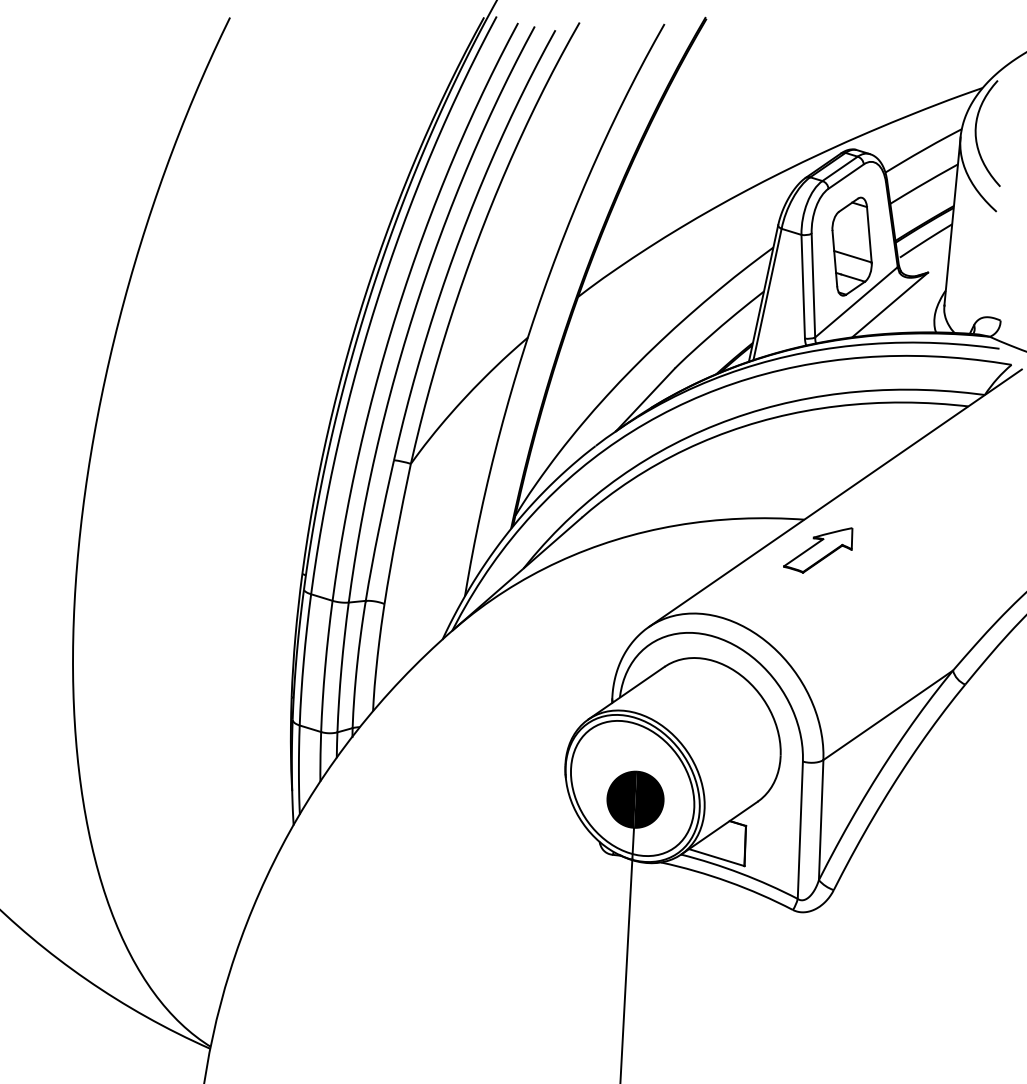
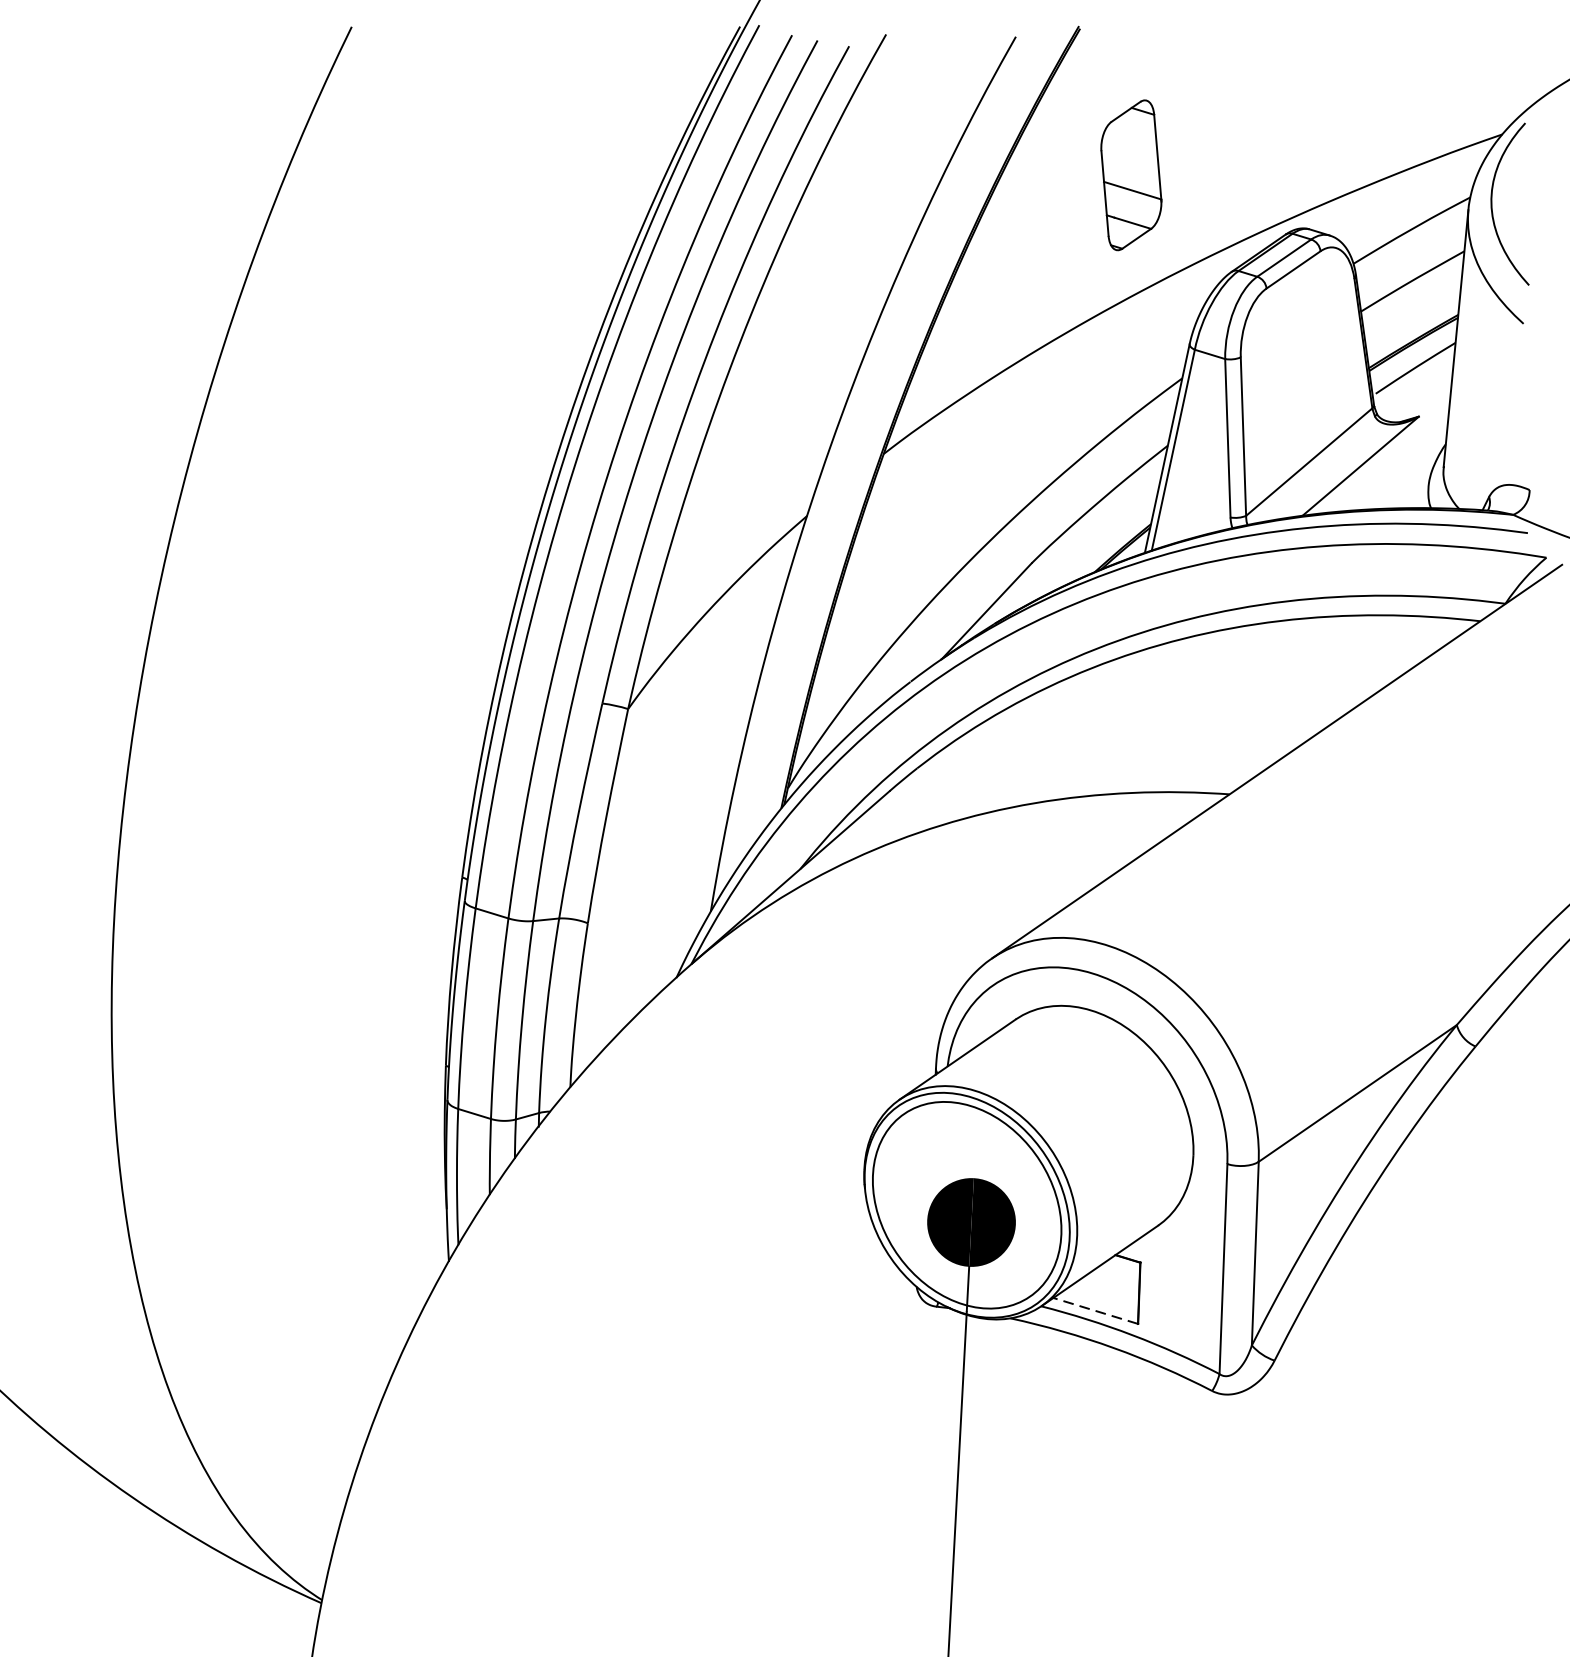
part: (851, 246) -> (1130, 175), moved
part: (818, 550) -> (1251, 841), removed
line: (716, 857) -> (1095, 1310), solid -> dashed

